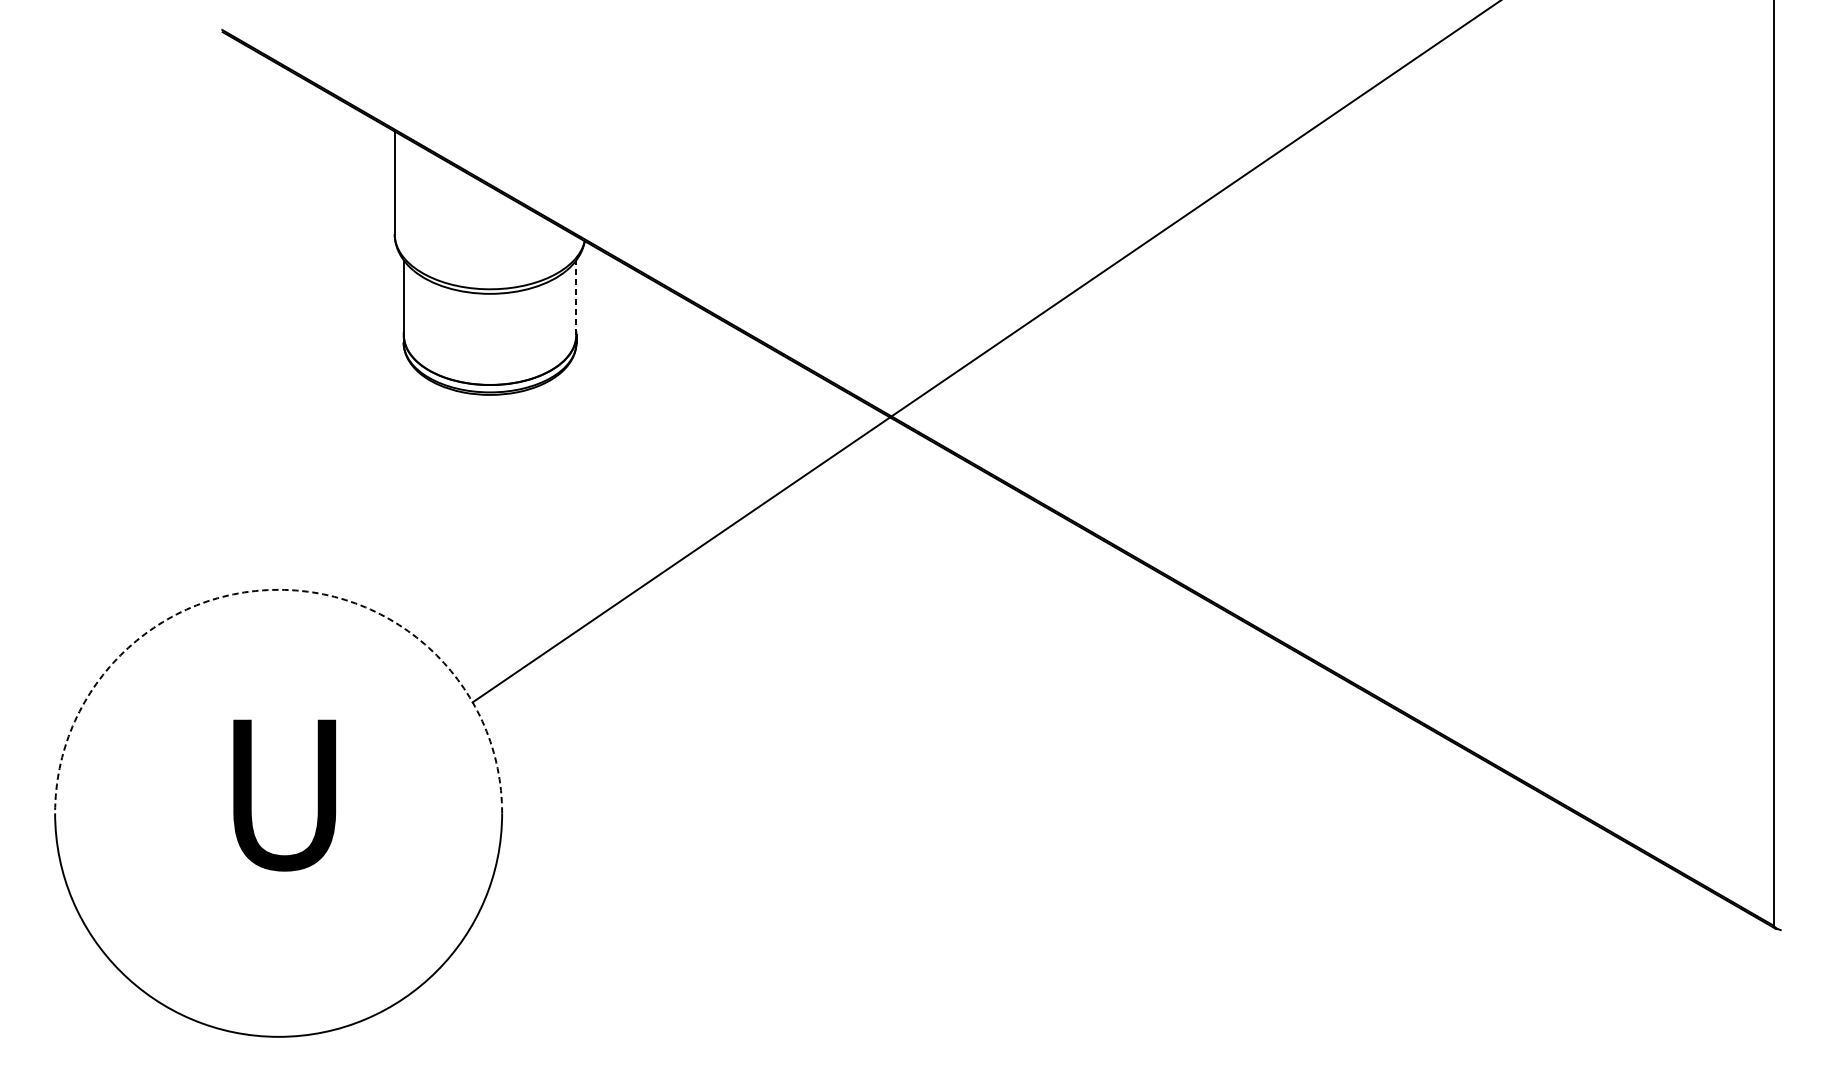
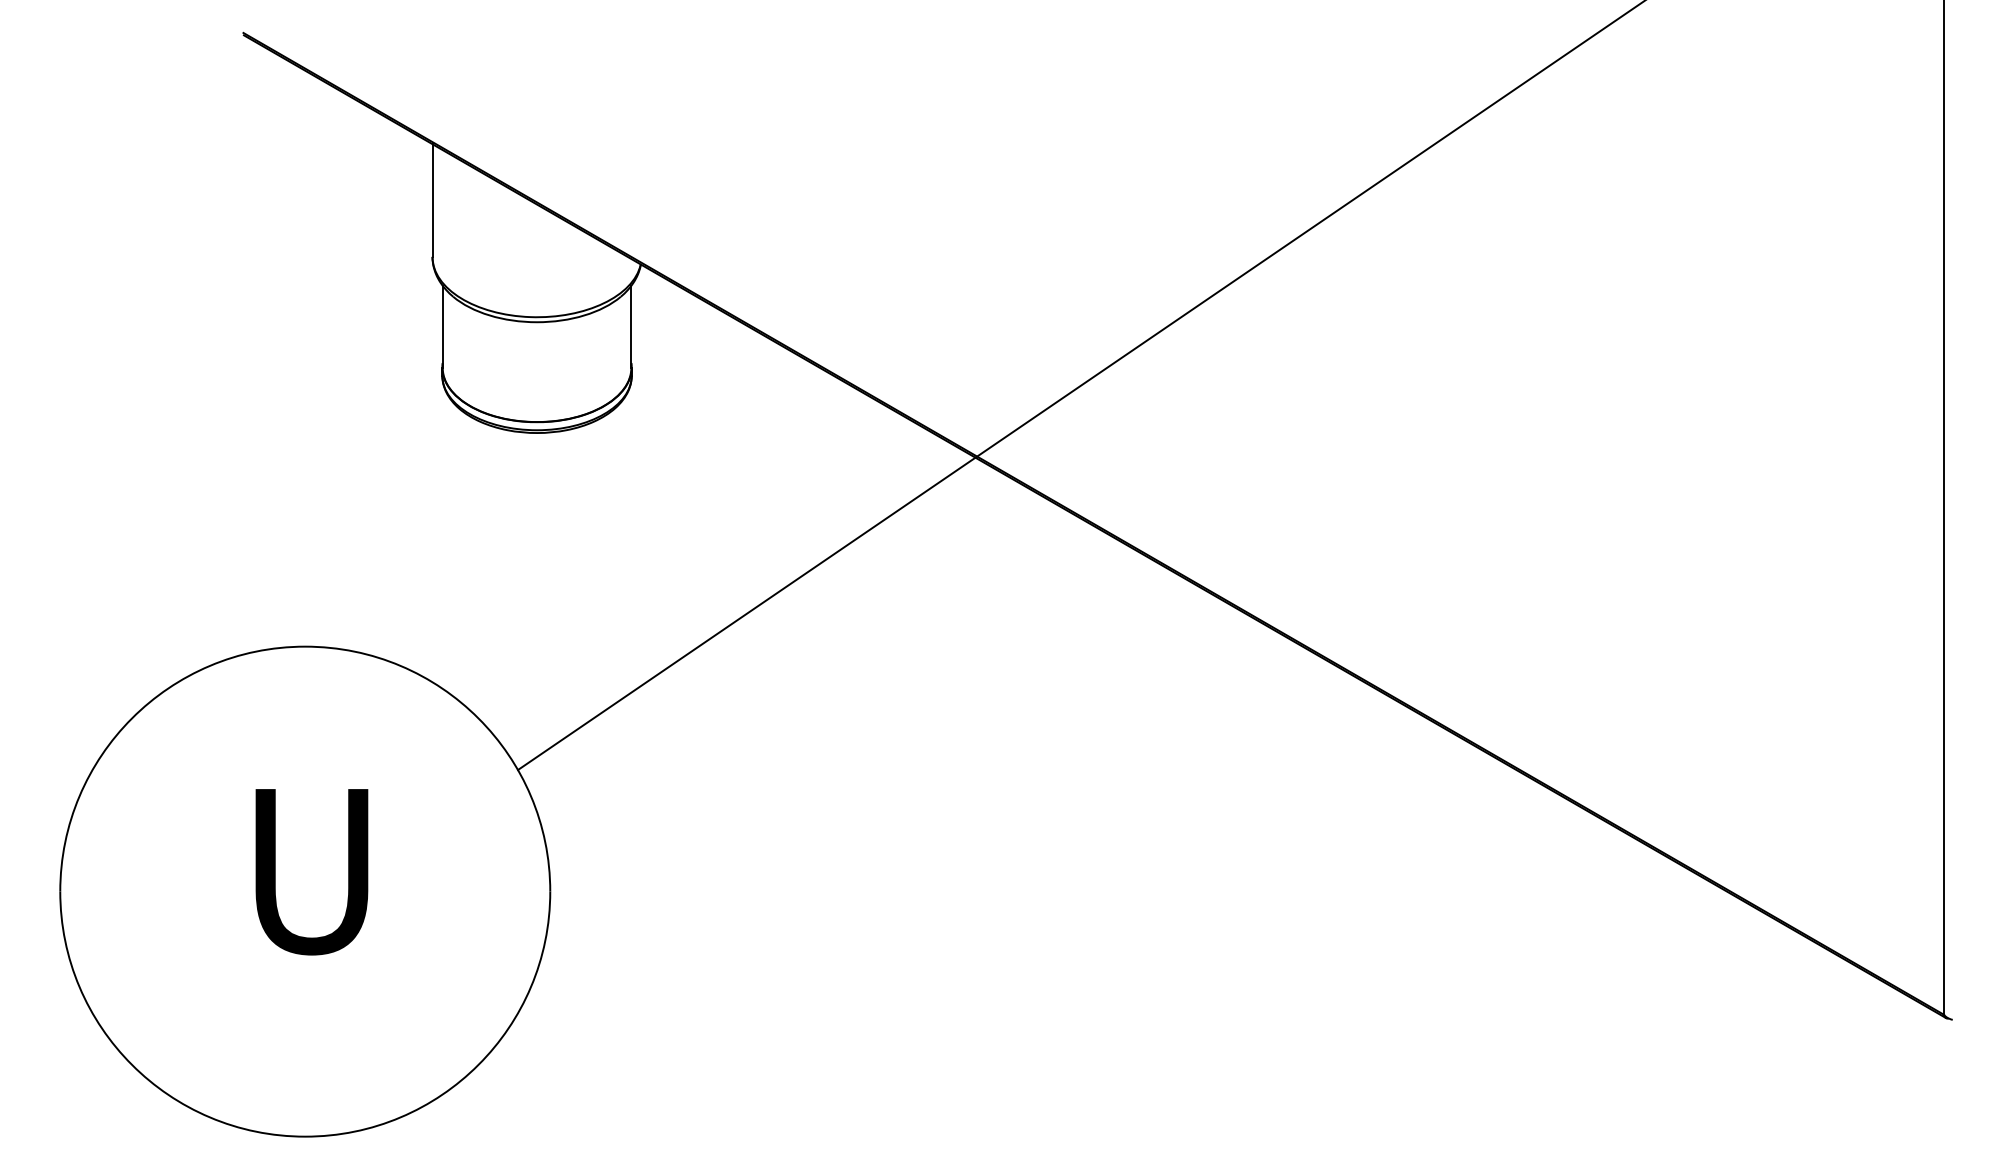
line: (576, 297) -> (631, 326), dashed -> solid
arc: (278, 589) -> (305, 646), dashed -> solid

